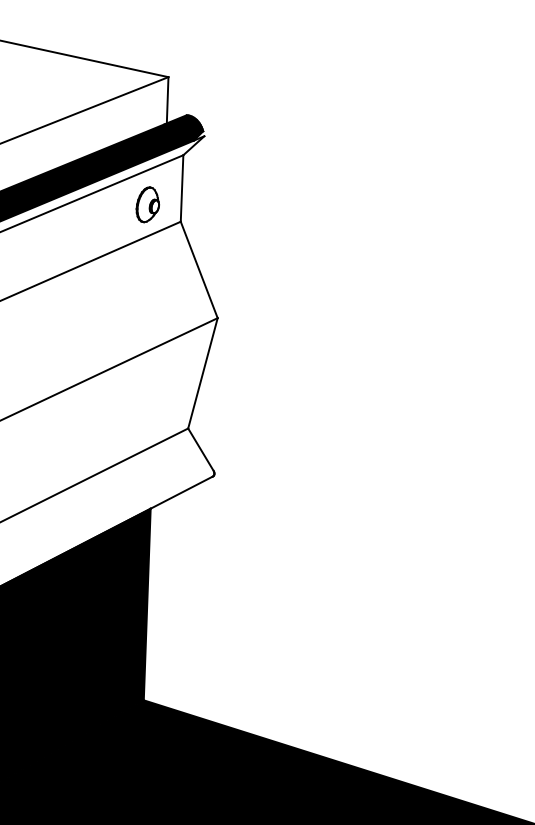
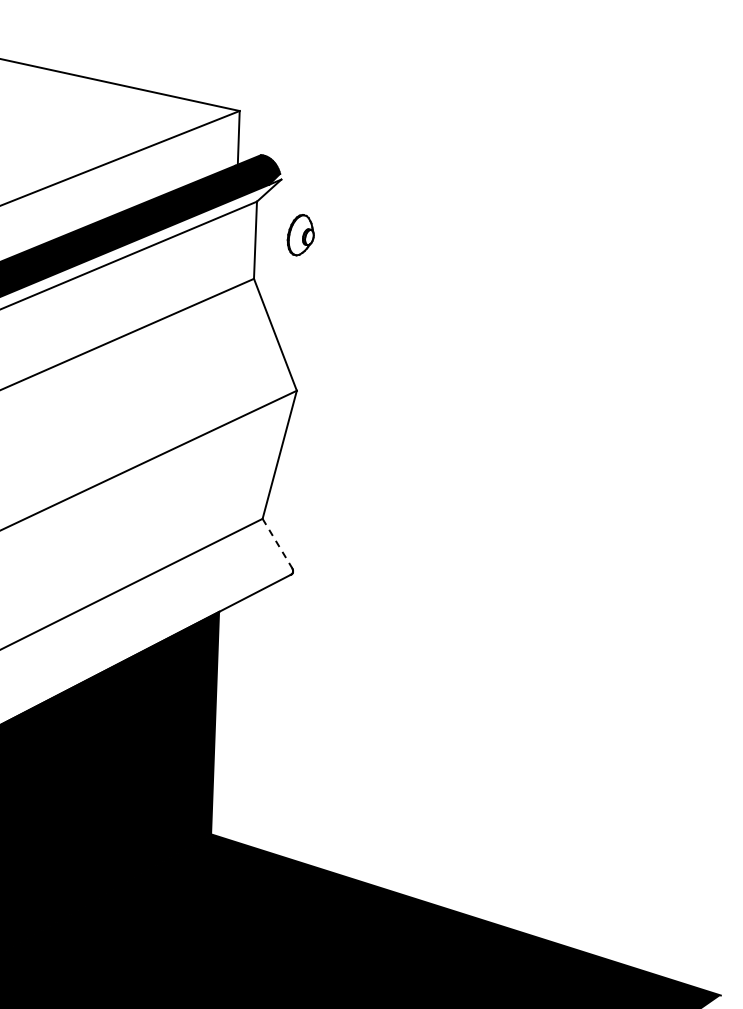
part: (147, 205) -> (300, 235), moved
line: (201, 449) -> (277, 543), solid -> dashed

